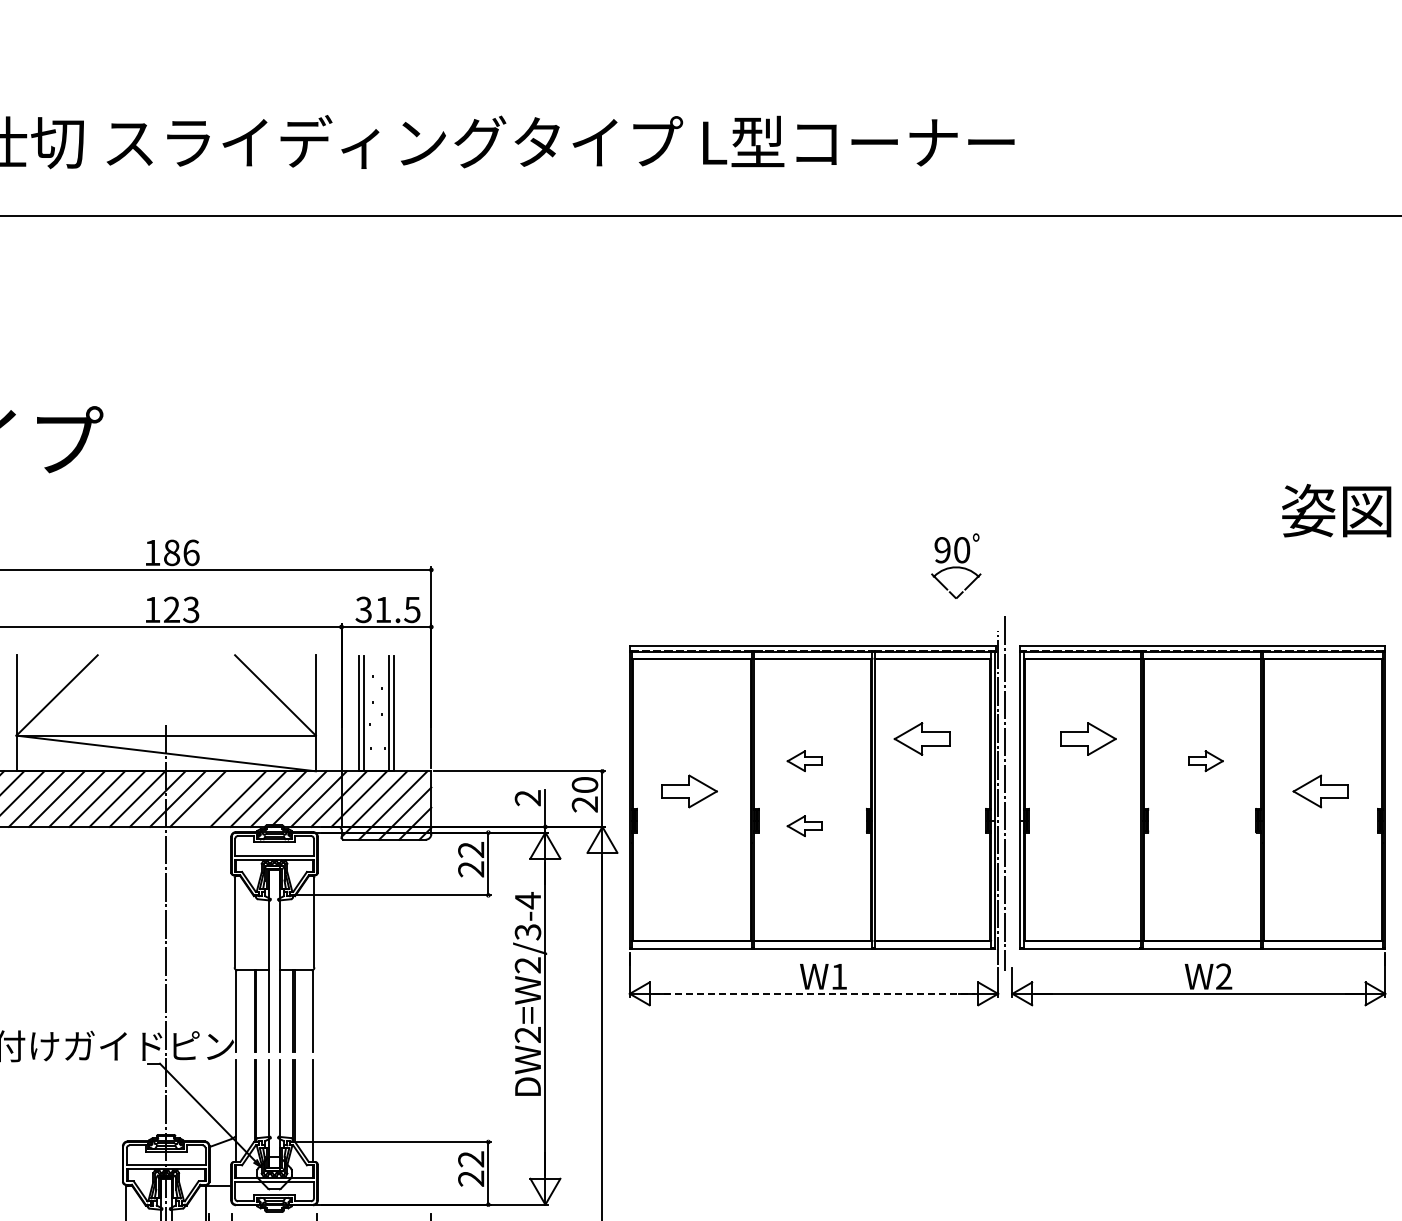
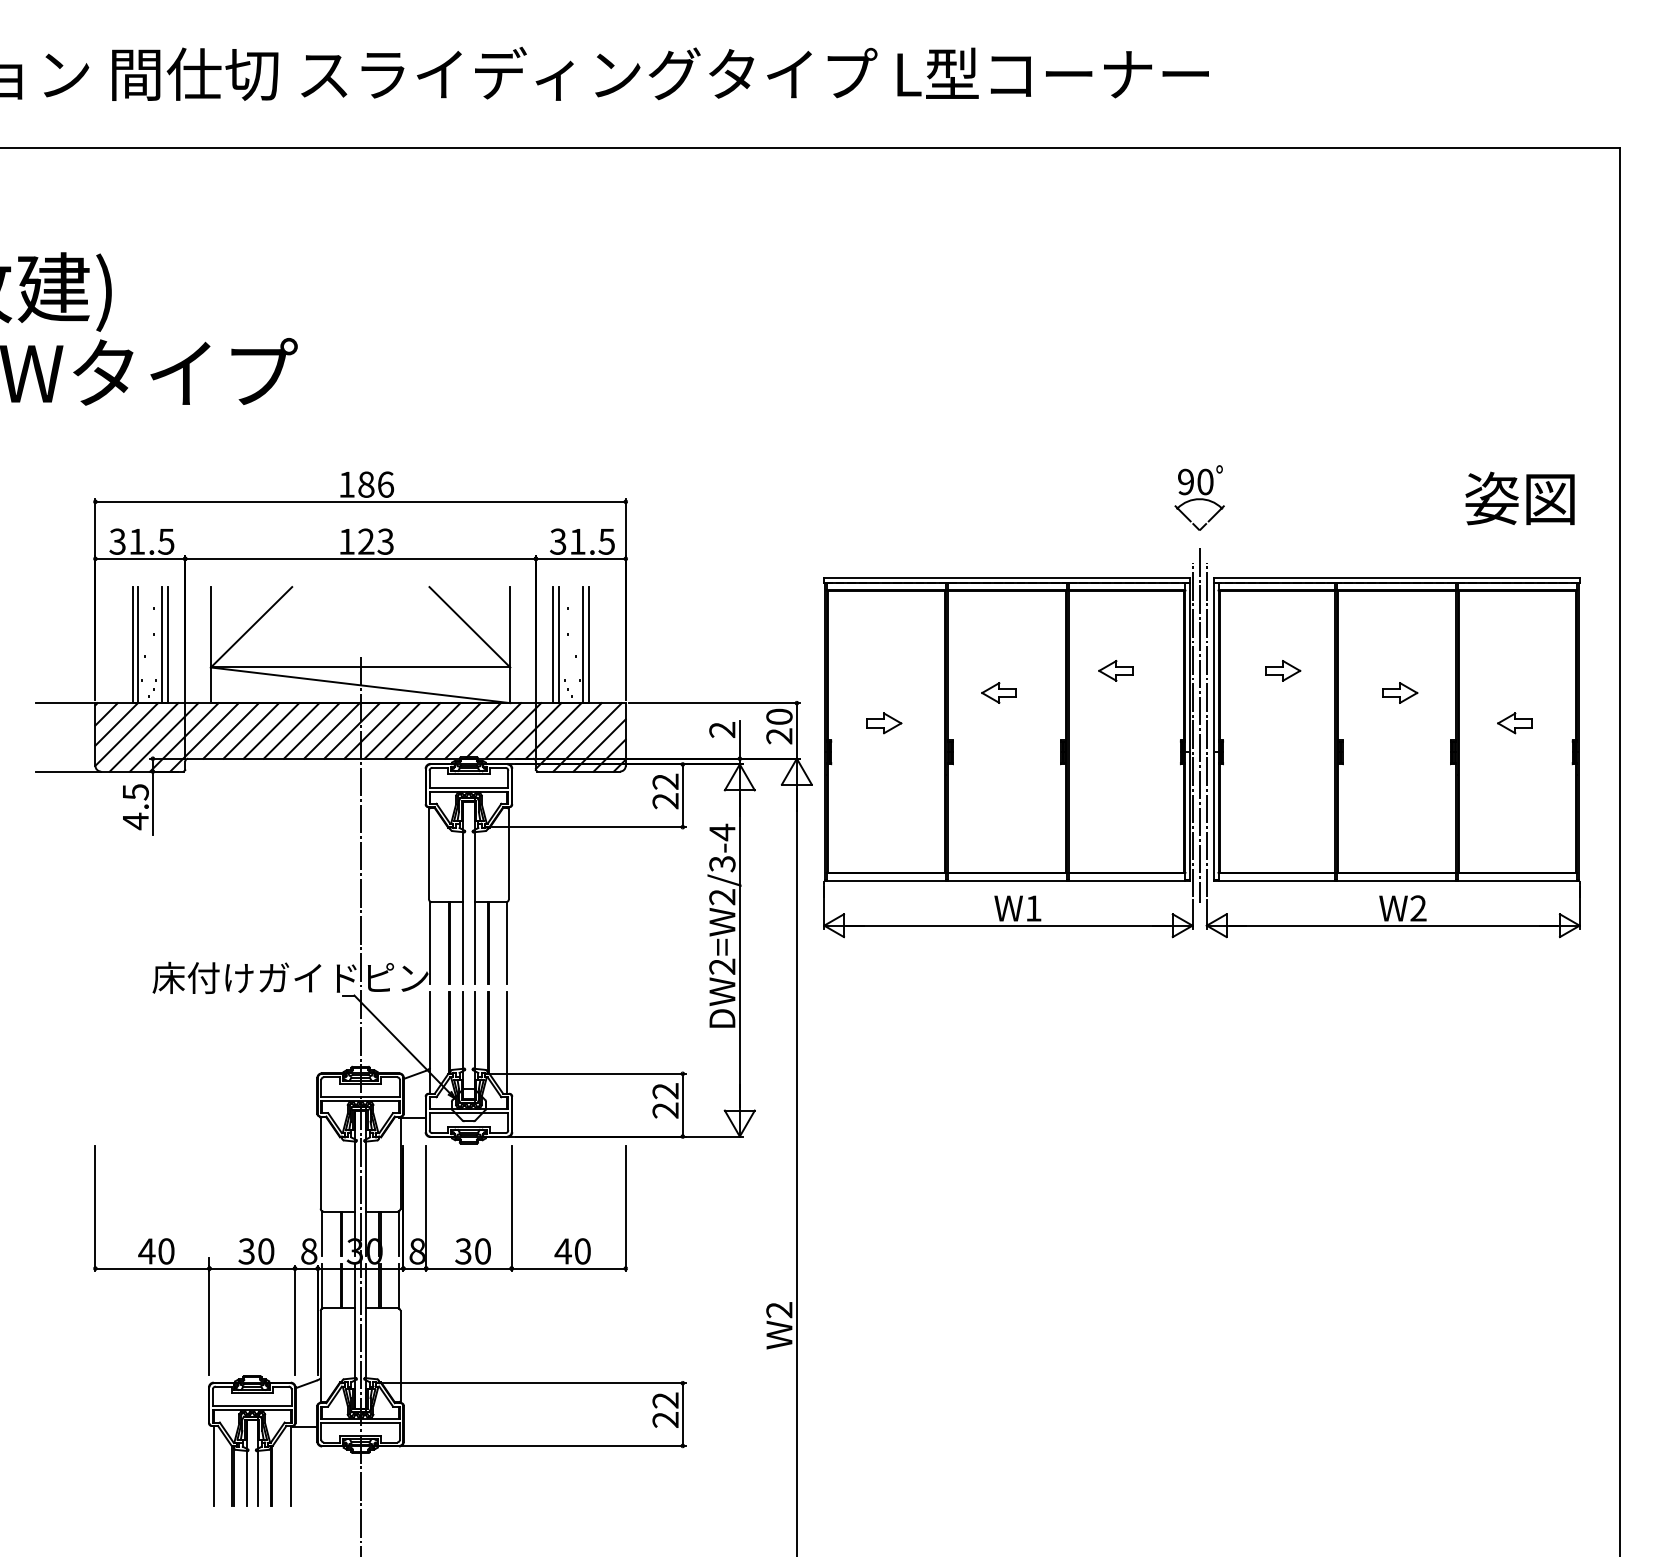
text: (1336, 510) -> (1519, 498), moved
part: (956, 565) -> (1199, 497), moved
part: (921, 738) -> (1115, 670), size x0.62
part: (1089, 738) -> (1283, 670), size x0.62
part: (690, 791) -> (884, 723), size x0.62
part: (1320, 791) -> (1514, 723), size x0.62
line: (218, 798) -> (412, 730), added
line: (1012, 798) -> (1206, 730), added
part: (804, 825) -> (998, 757), removed
line: (814, 993) -> (1008, 925), dashed -> solid

